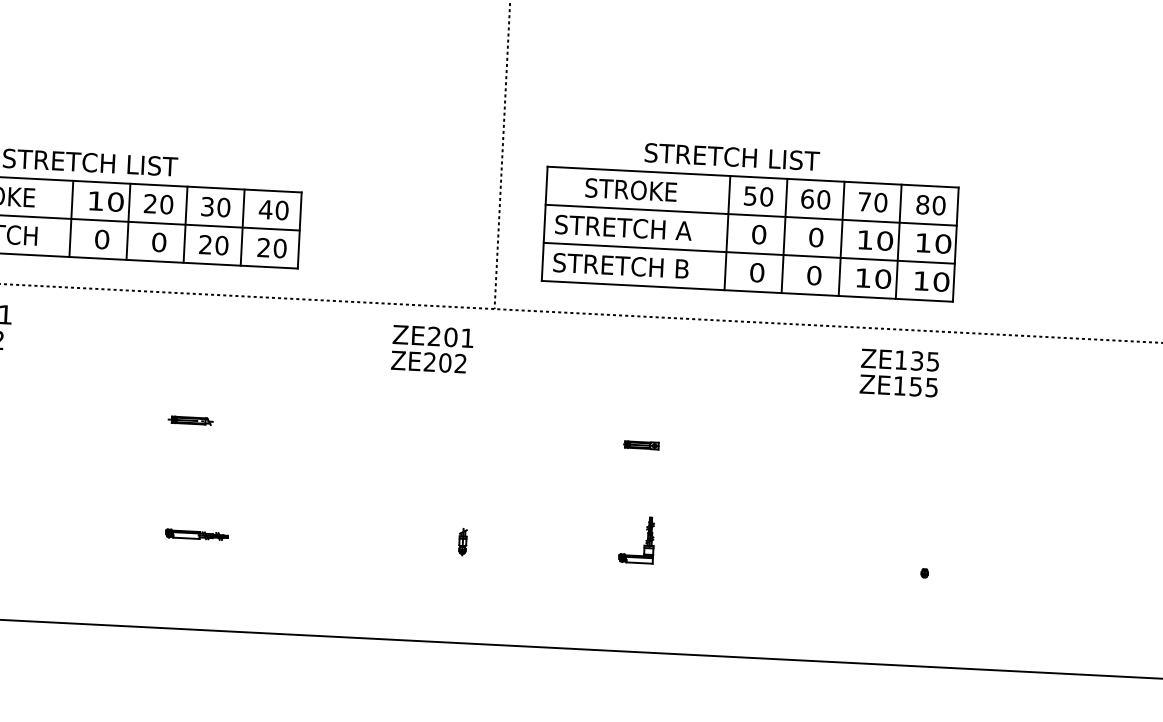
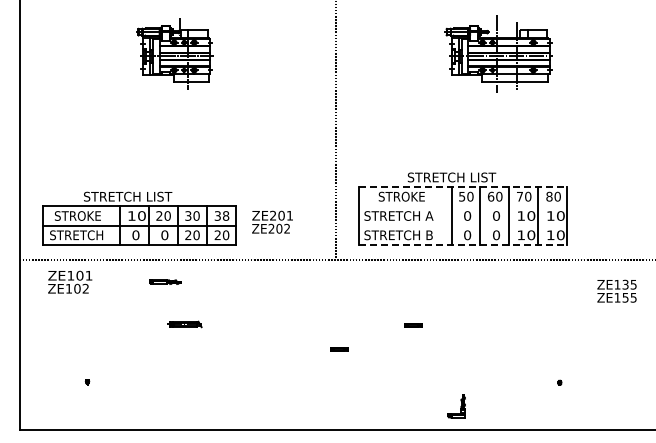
line: (753, 177) -> (463, 187), solid -> dashed
text: (273, 209) -> (221, 215), 40 -> 38
line: (752, 215) -> (463, 206), removed
line: (750, 253) -> (463, 225), removed
line: (748, 290) -> (463, 244), solid -> dashed
text: (432, 347) -> (272, 221), moved
text: (898, 371) -> (616, 290), moved
part: (191, 420) -> (185, 324), size x1.6
part: (492, 485) -> (339, 349), added
part: (197, 533) -> (165, 281), moved
part: (636, 540) -> (456, 406), moved
part: (462, 541) -> (325, 378), removed

